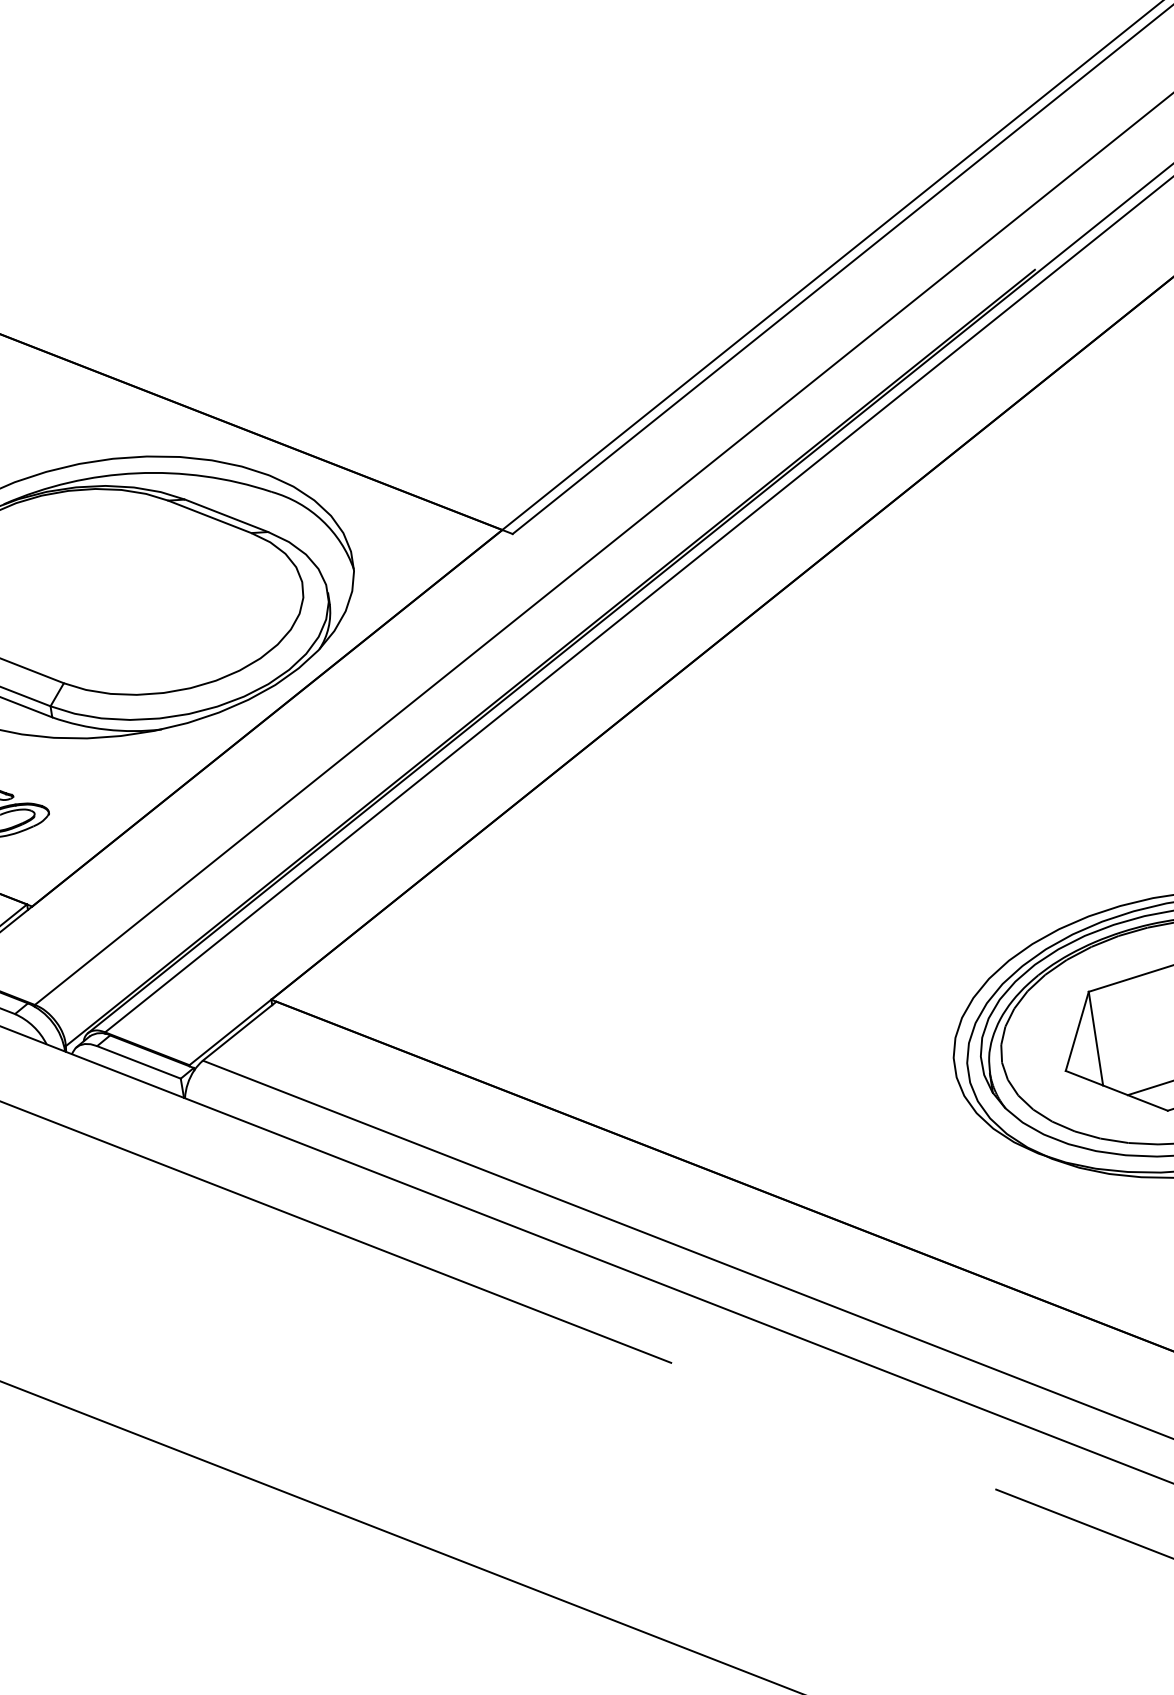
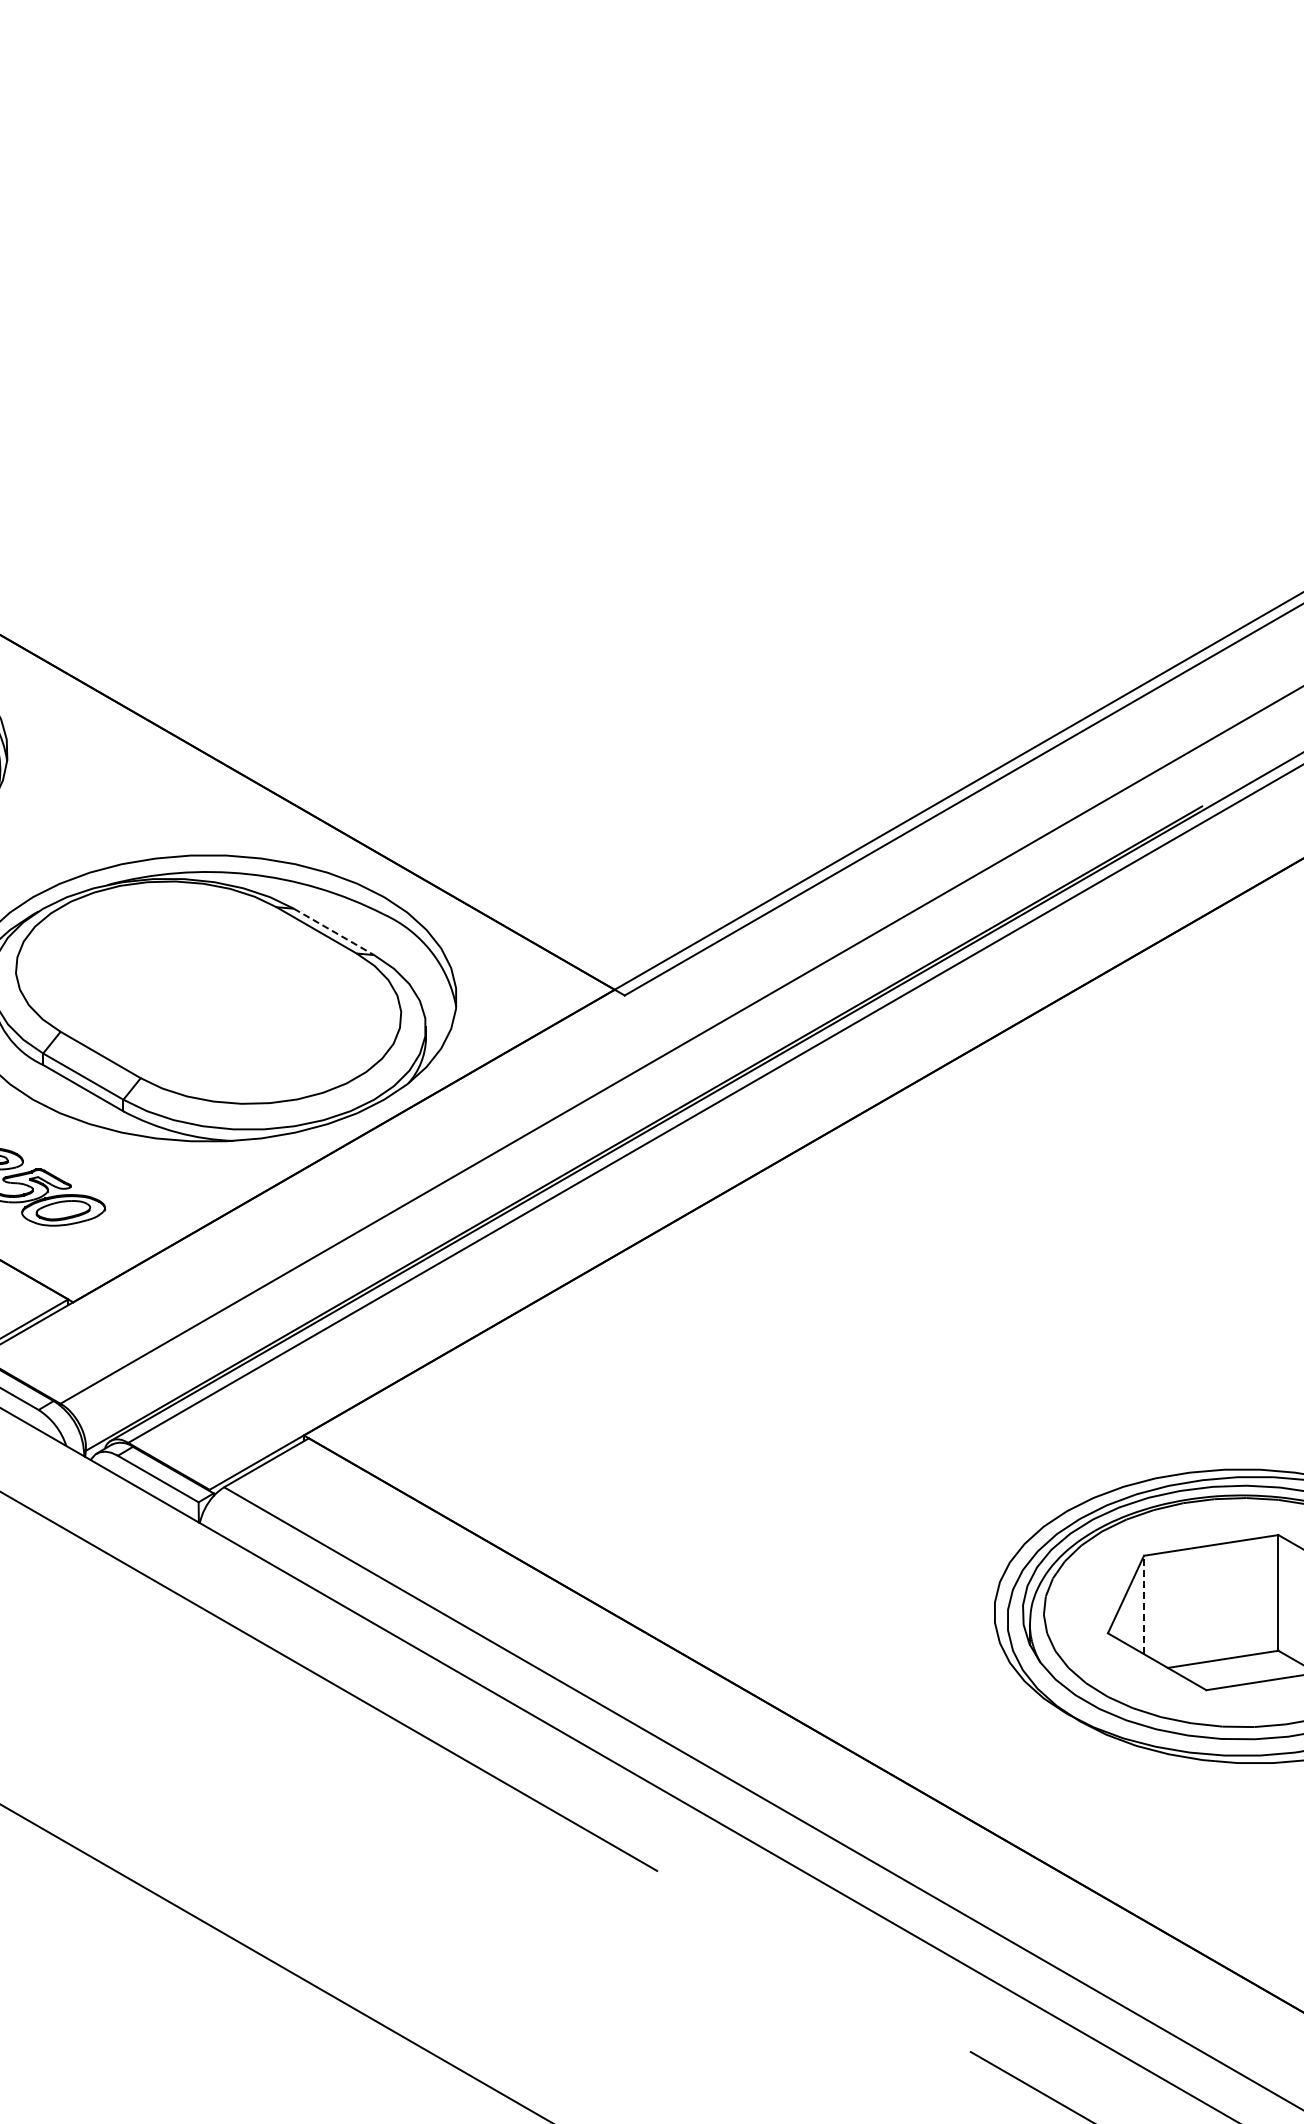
line: (227, 516) -> (334, 932), solid -> dashed
line: (1096, 1038) -> (1144, 1604), solid -> dashed

